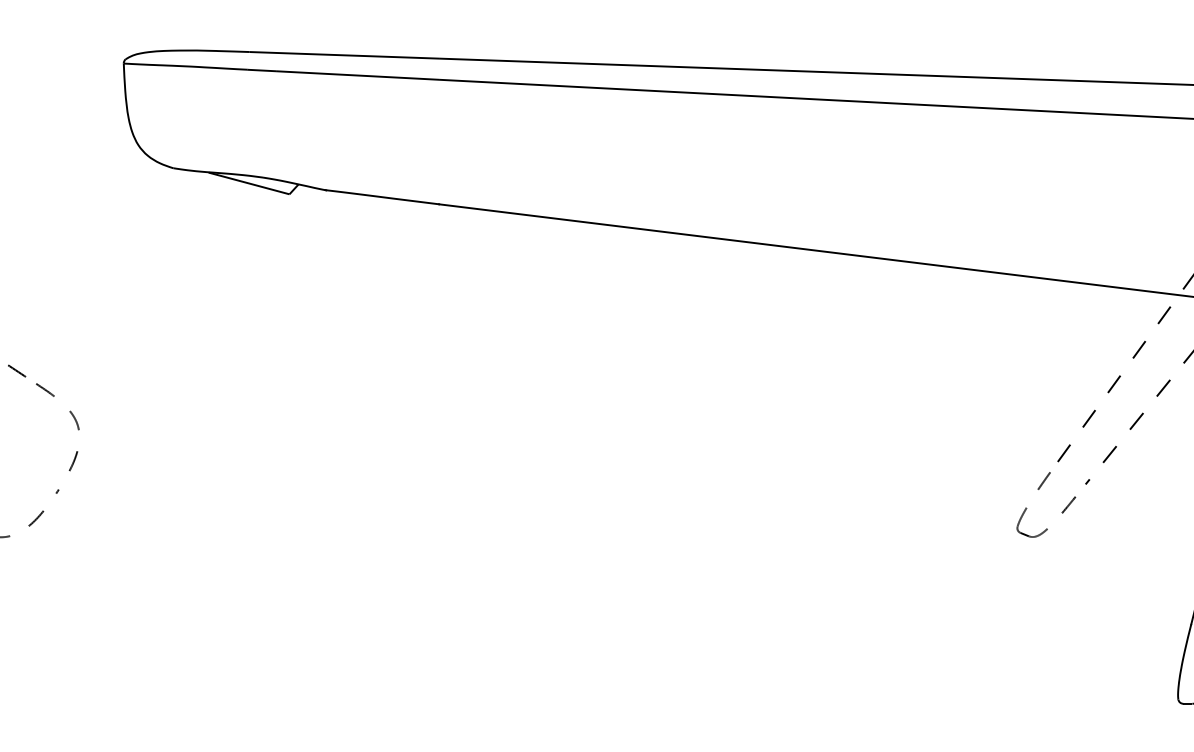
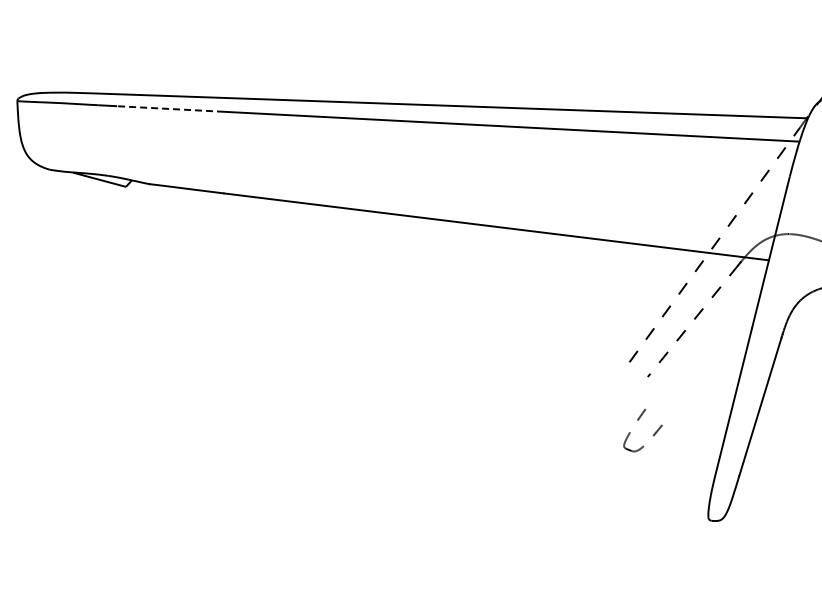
line: (357, 74) -> (170, 108), solid -> dashed
part: (1039, 489) -> (638, 420), moved

